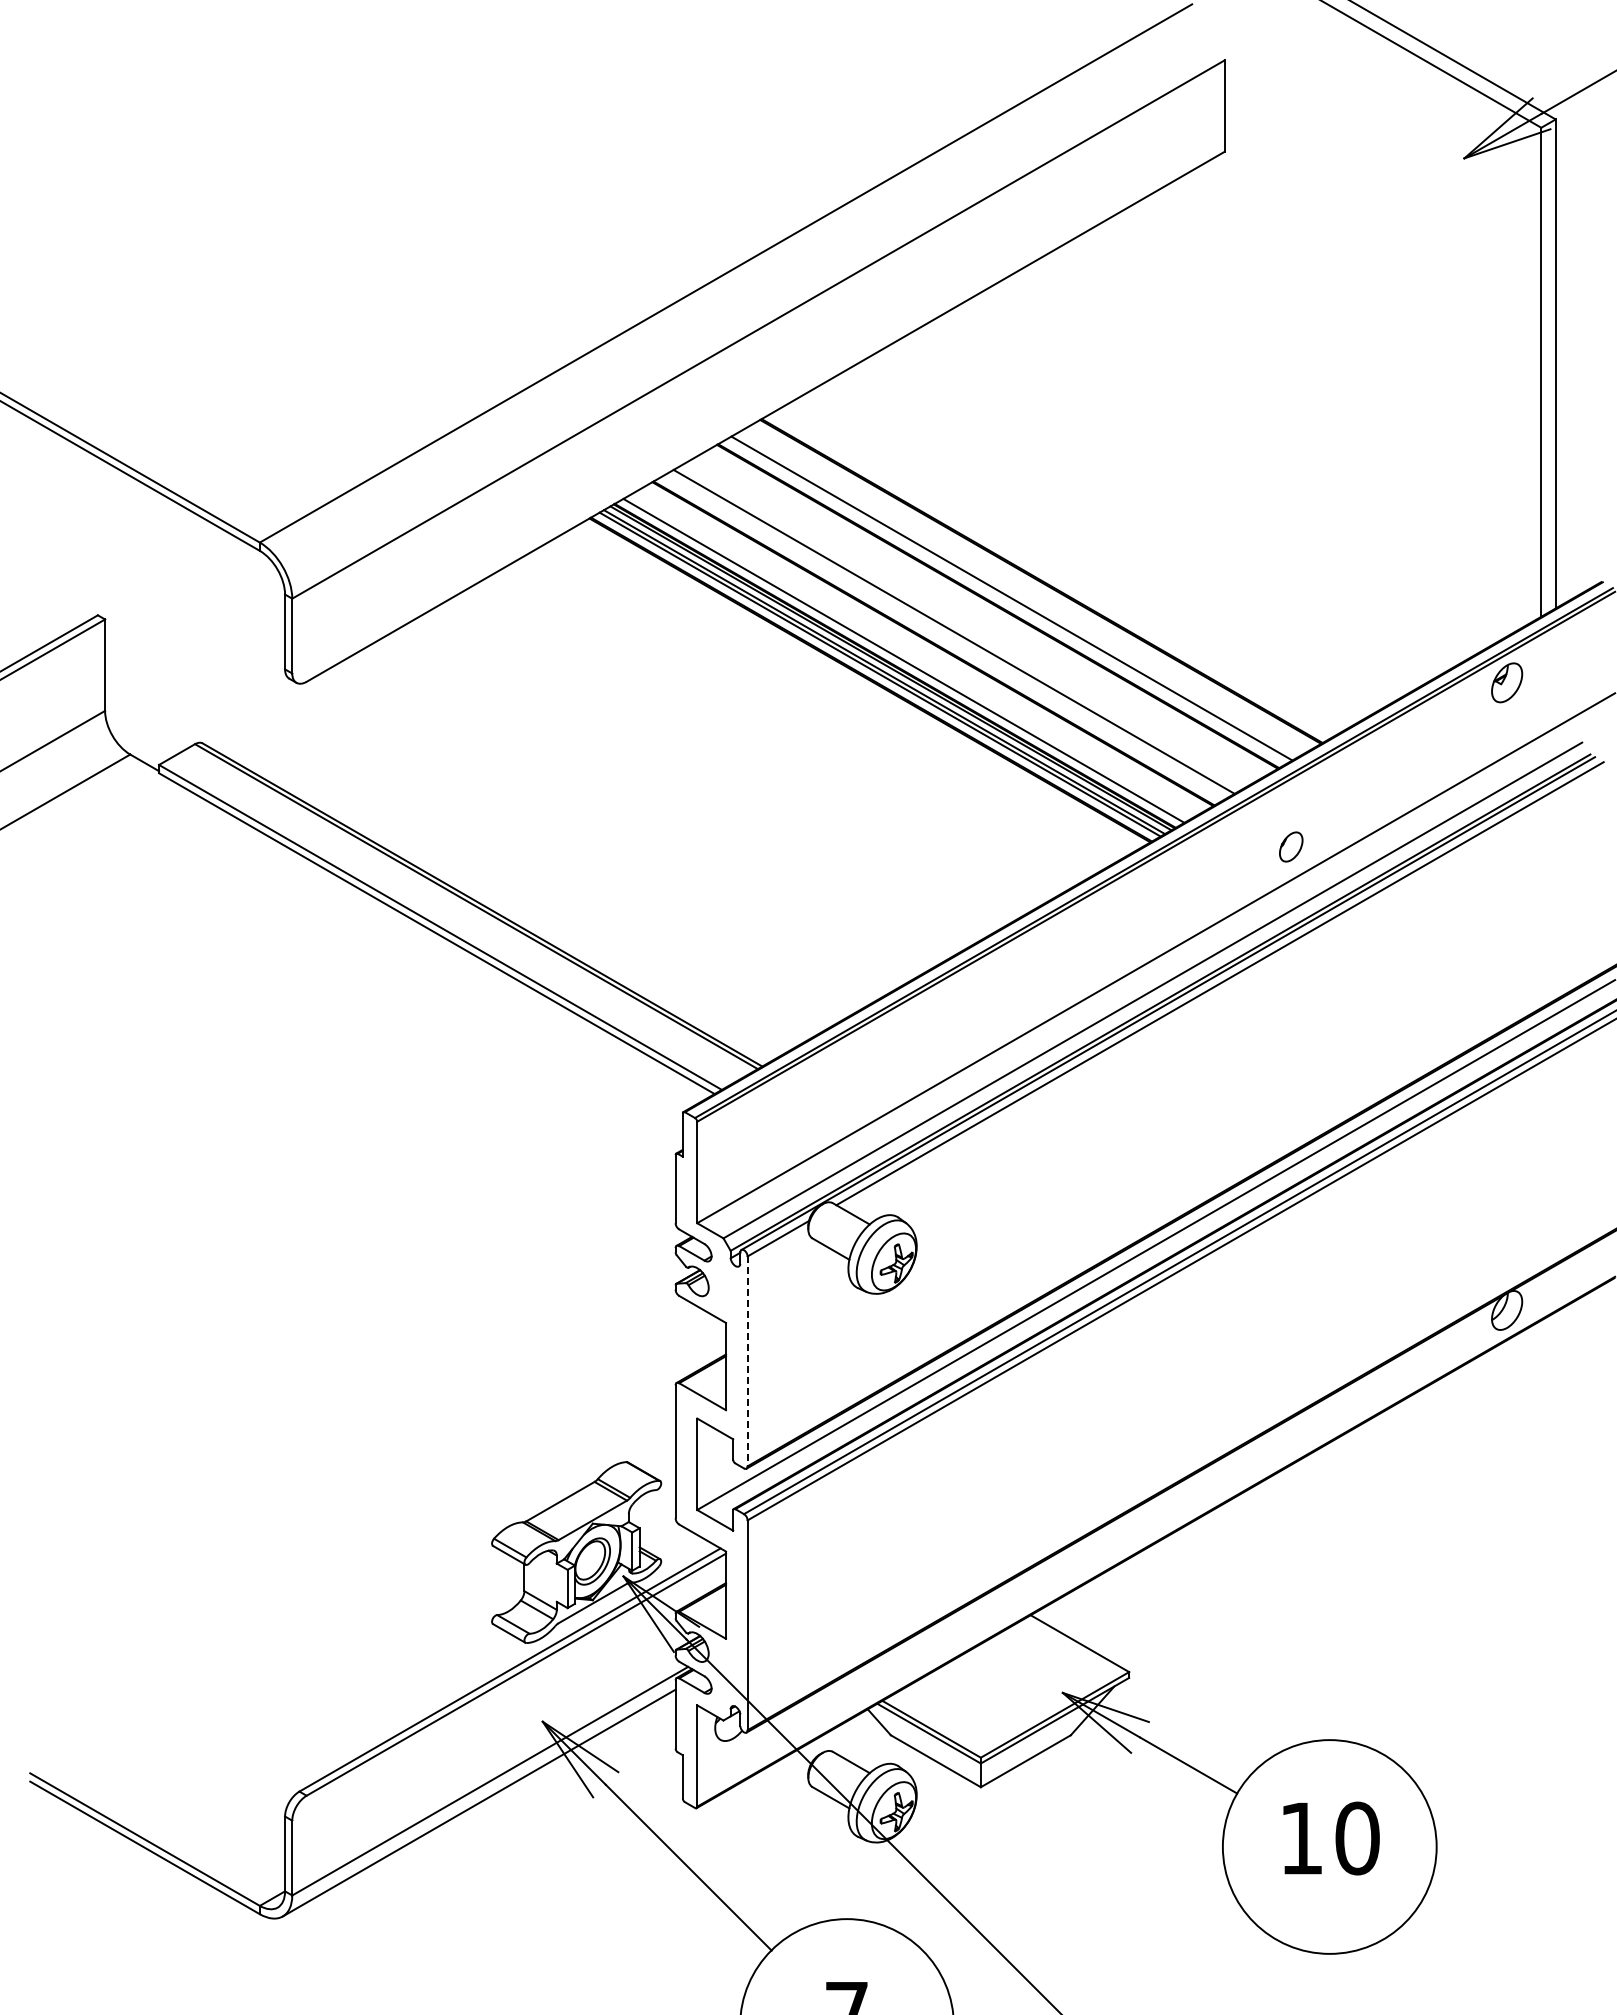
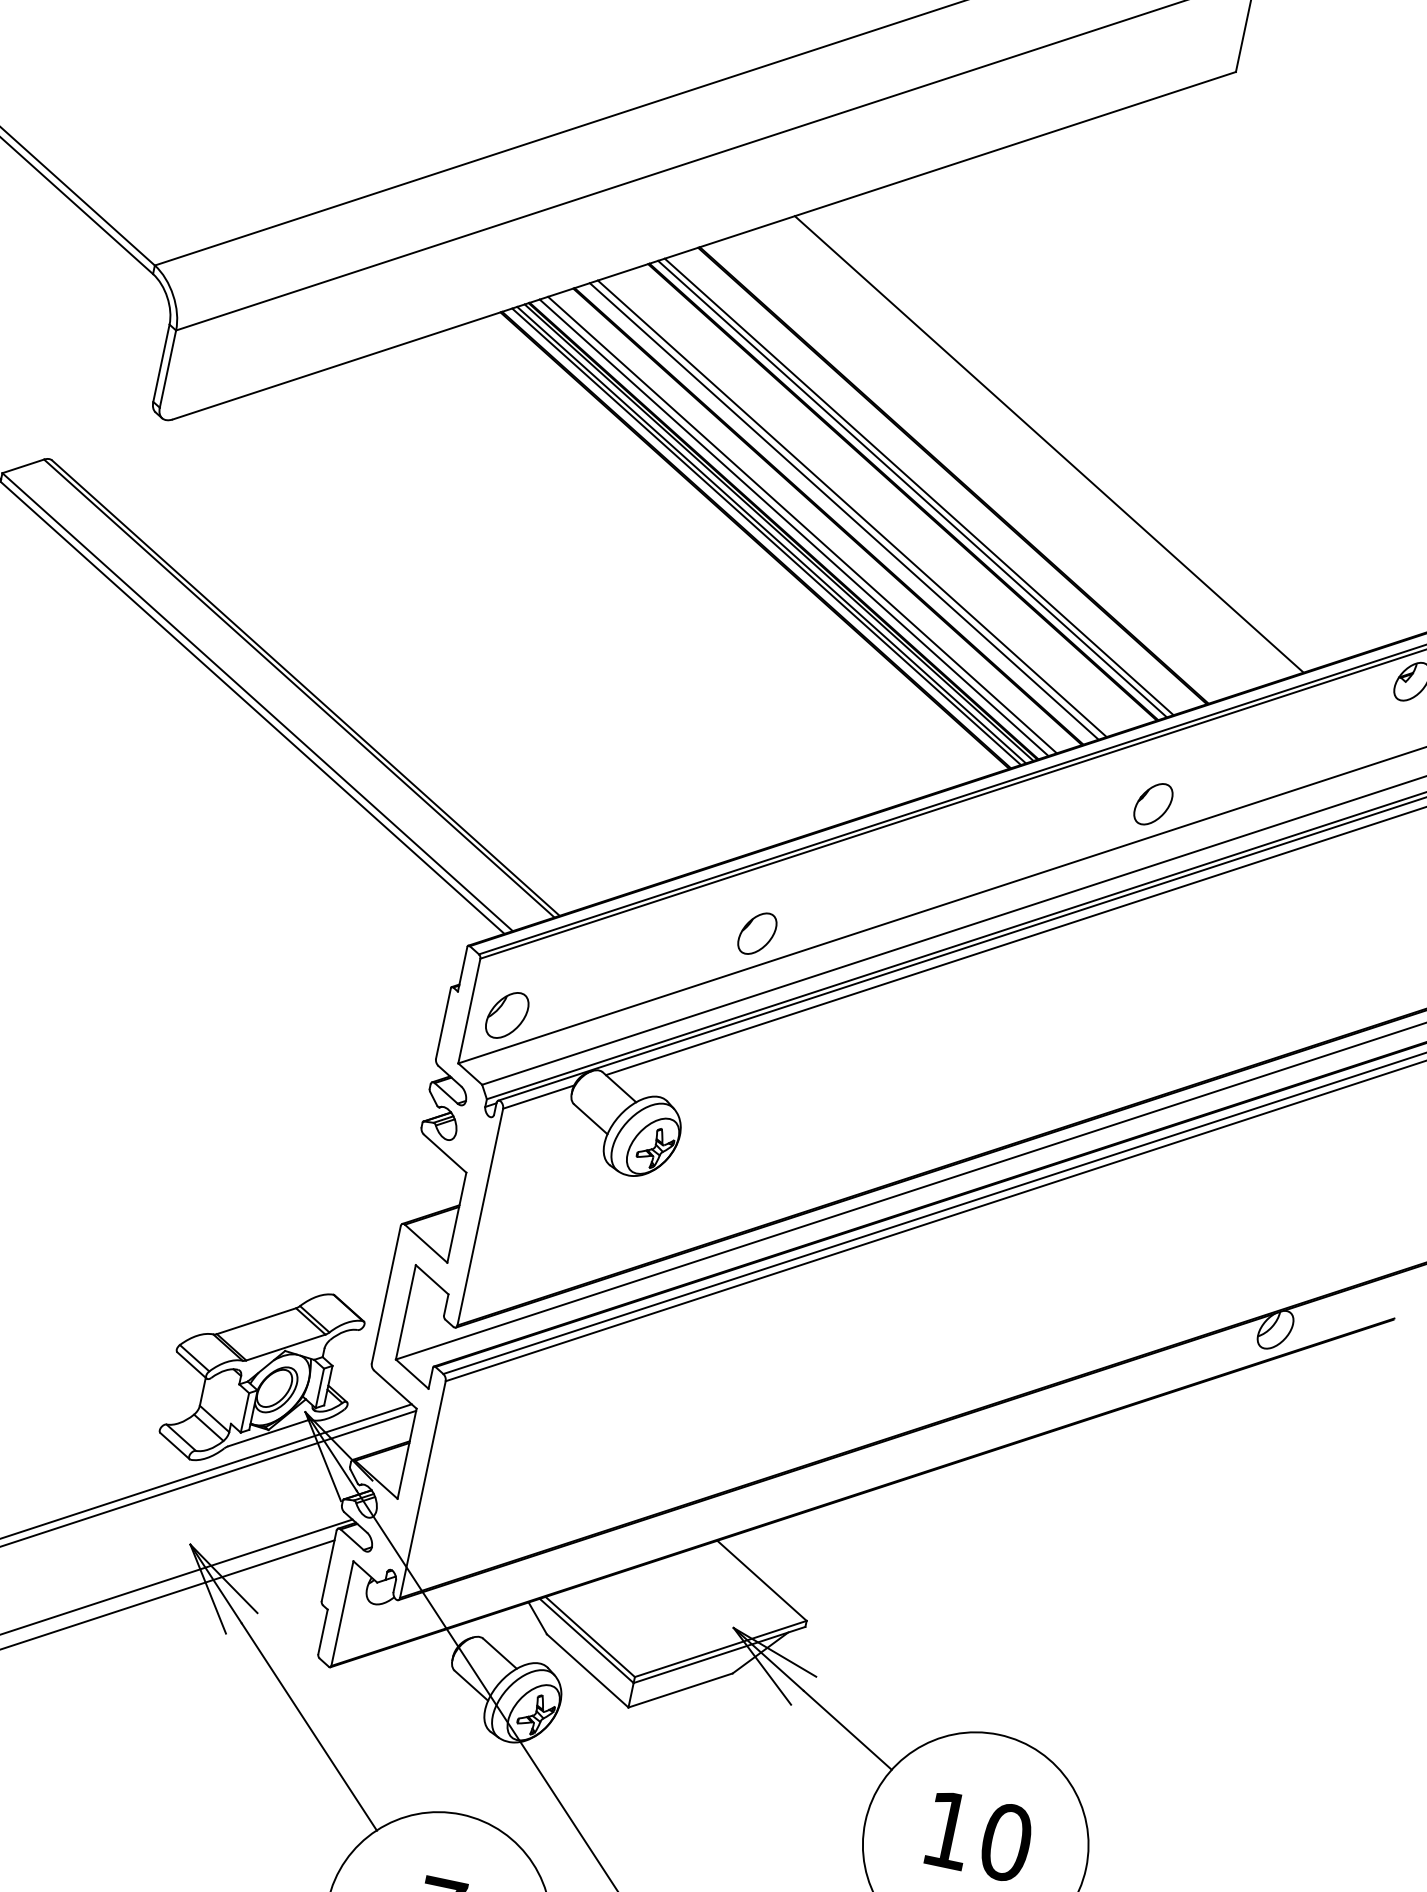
line: (1123, 533) -> (1048, 444), added
line: (1005, 601) -> (911, 488), added
line: (946, 635) -> (843, 510), added
line: (910, 656) -> (801, 524), added
part: (1291, 846) -> (1153, 803), size x1.43
part: (949, 1044) -> (757, 933), added
part: (733, 1169) -> (507, 1015), added
line: (747, 1361) -> (480, 1217), dashed -> solid

